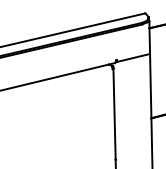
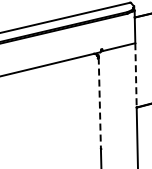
line: (150, 86) -> (135, 75), solid -> dashed
line: (114, 114) -> (99, 103), solid -> dashed

